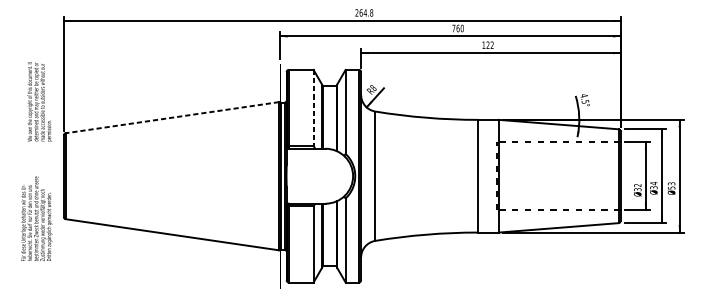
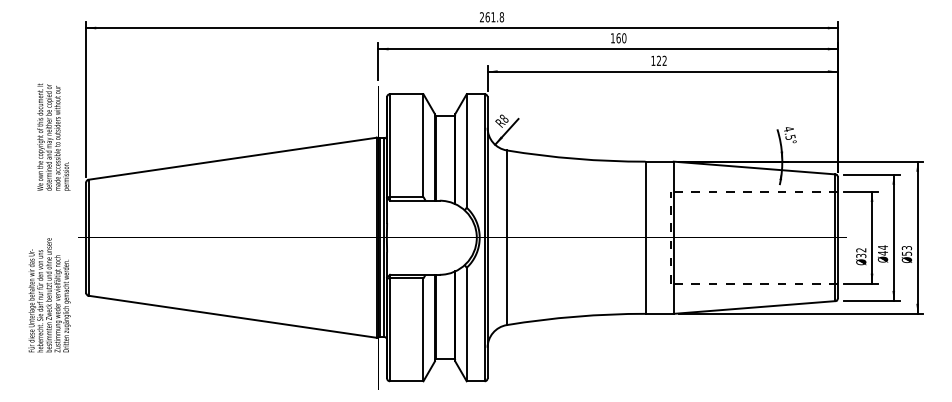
text: (365, 13) -> (493, 17), 264.8 -> 261.8
text: (453, 28) -> (612, 38), 760 -> 160
line: (313, 108) -> (423, 146), dashed -> solid
line: (172, 117) -> (232, 158), dashed -> solid
text: (653, 187) -> (882, 253), 34 -> 44

